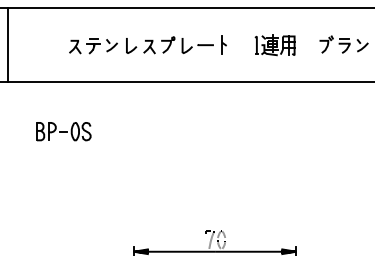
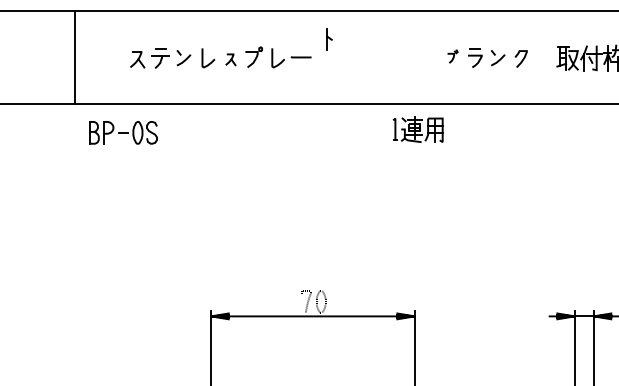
part: (326, 44) -> (452, 56), size x0.6
line: (8, 45) -> (75, 57), moved
part: (224, 45) -> (329, 39), moved
part: (274, 45) -> (417, 129), moved
part: (149, 46) -> (230, 59), size x0.7
part: (63, 131) -> (123, 132), moved

